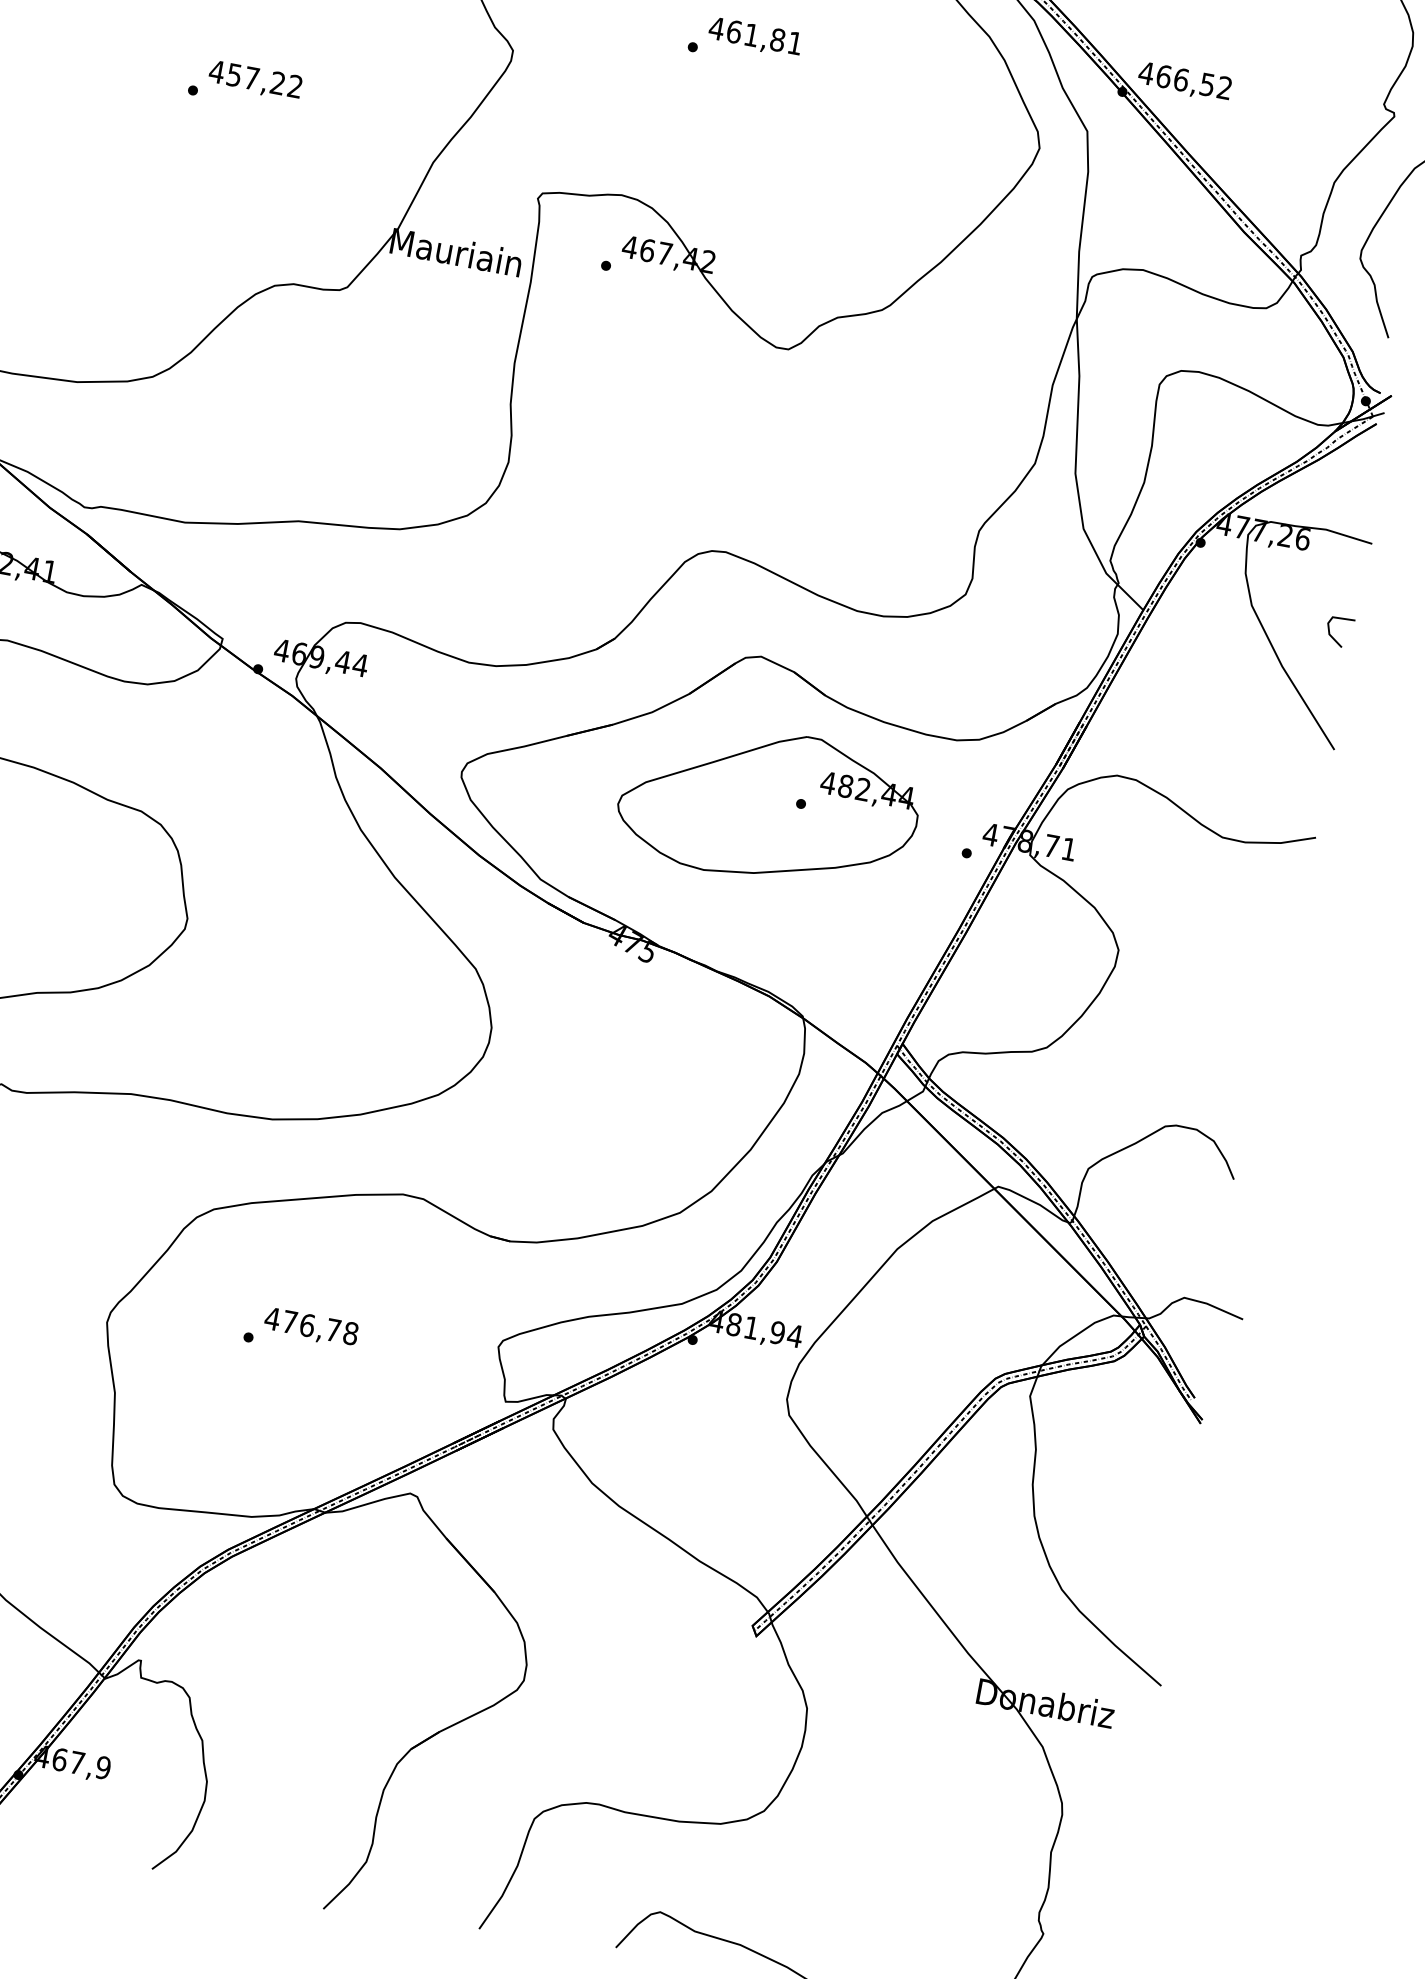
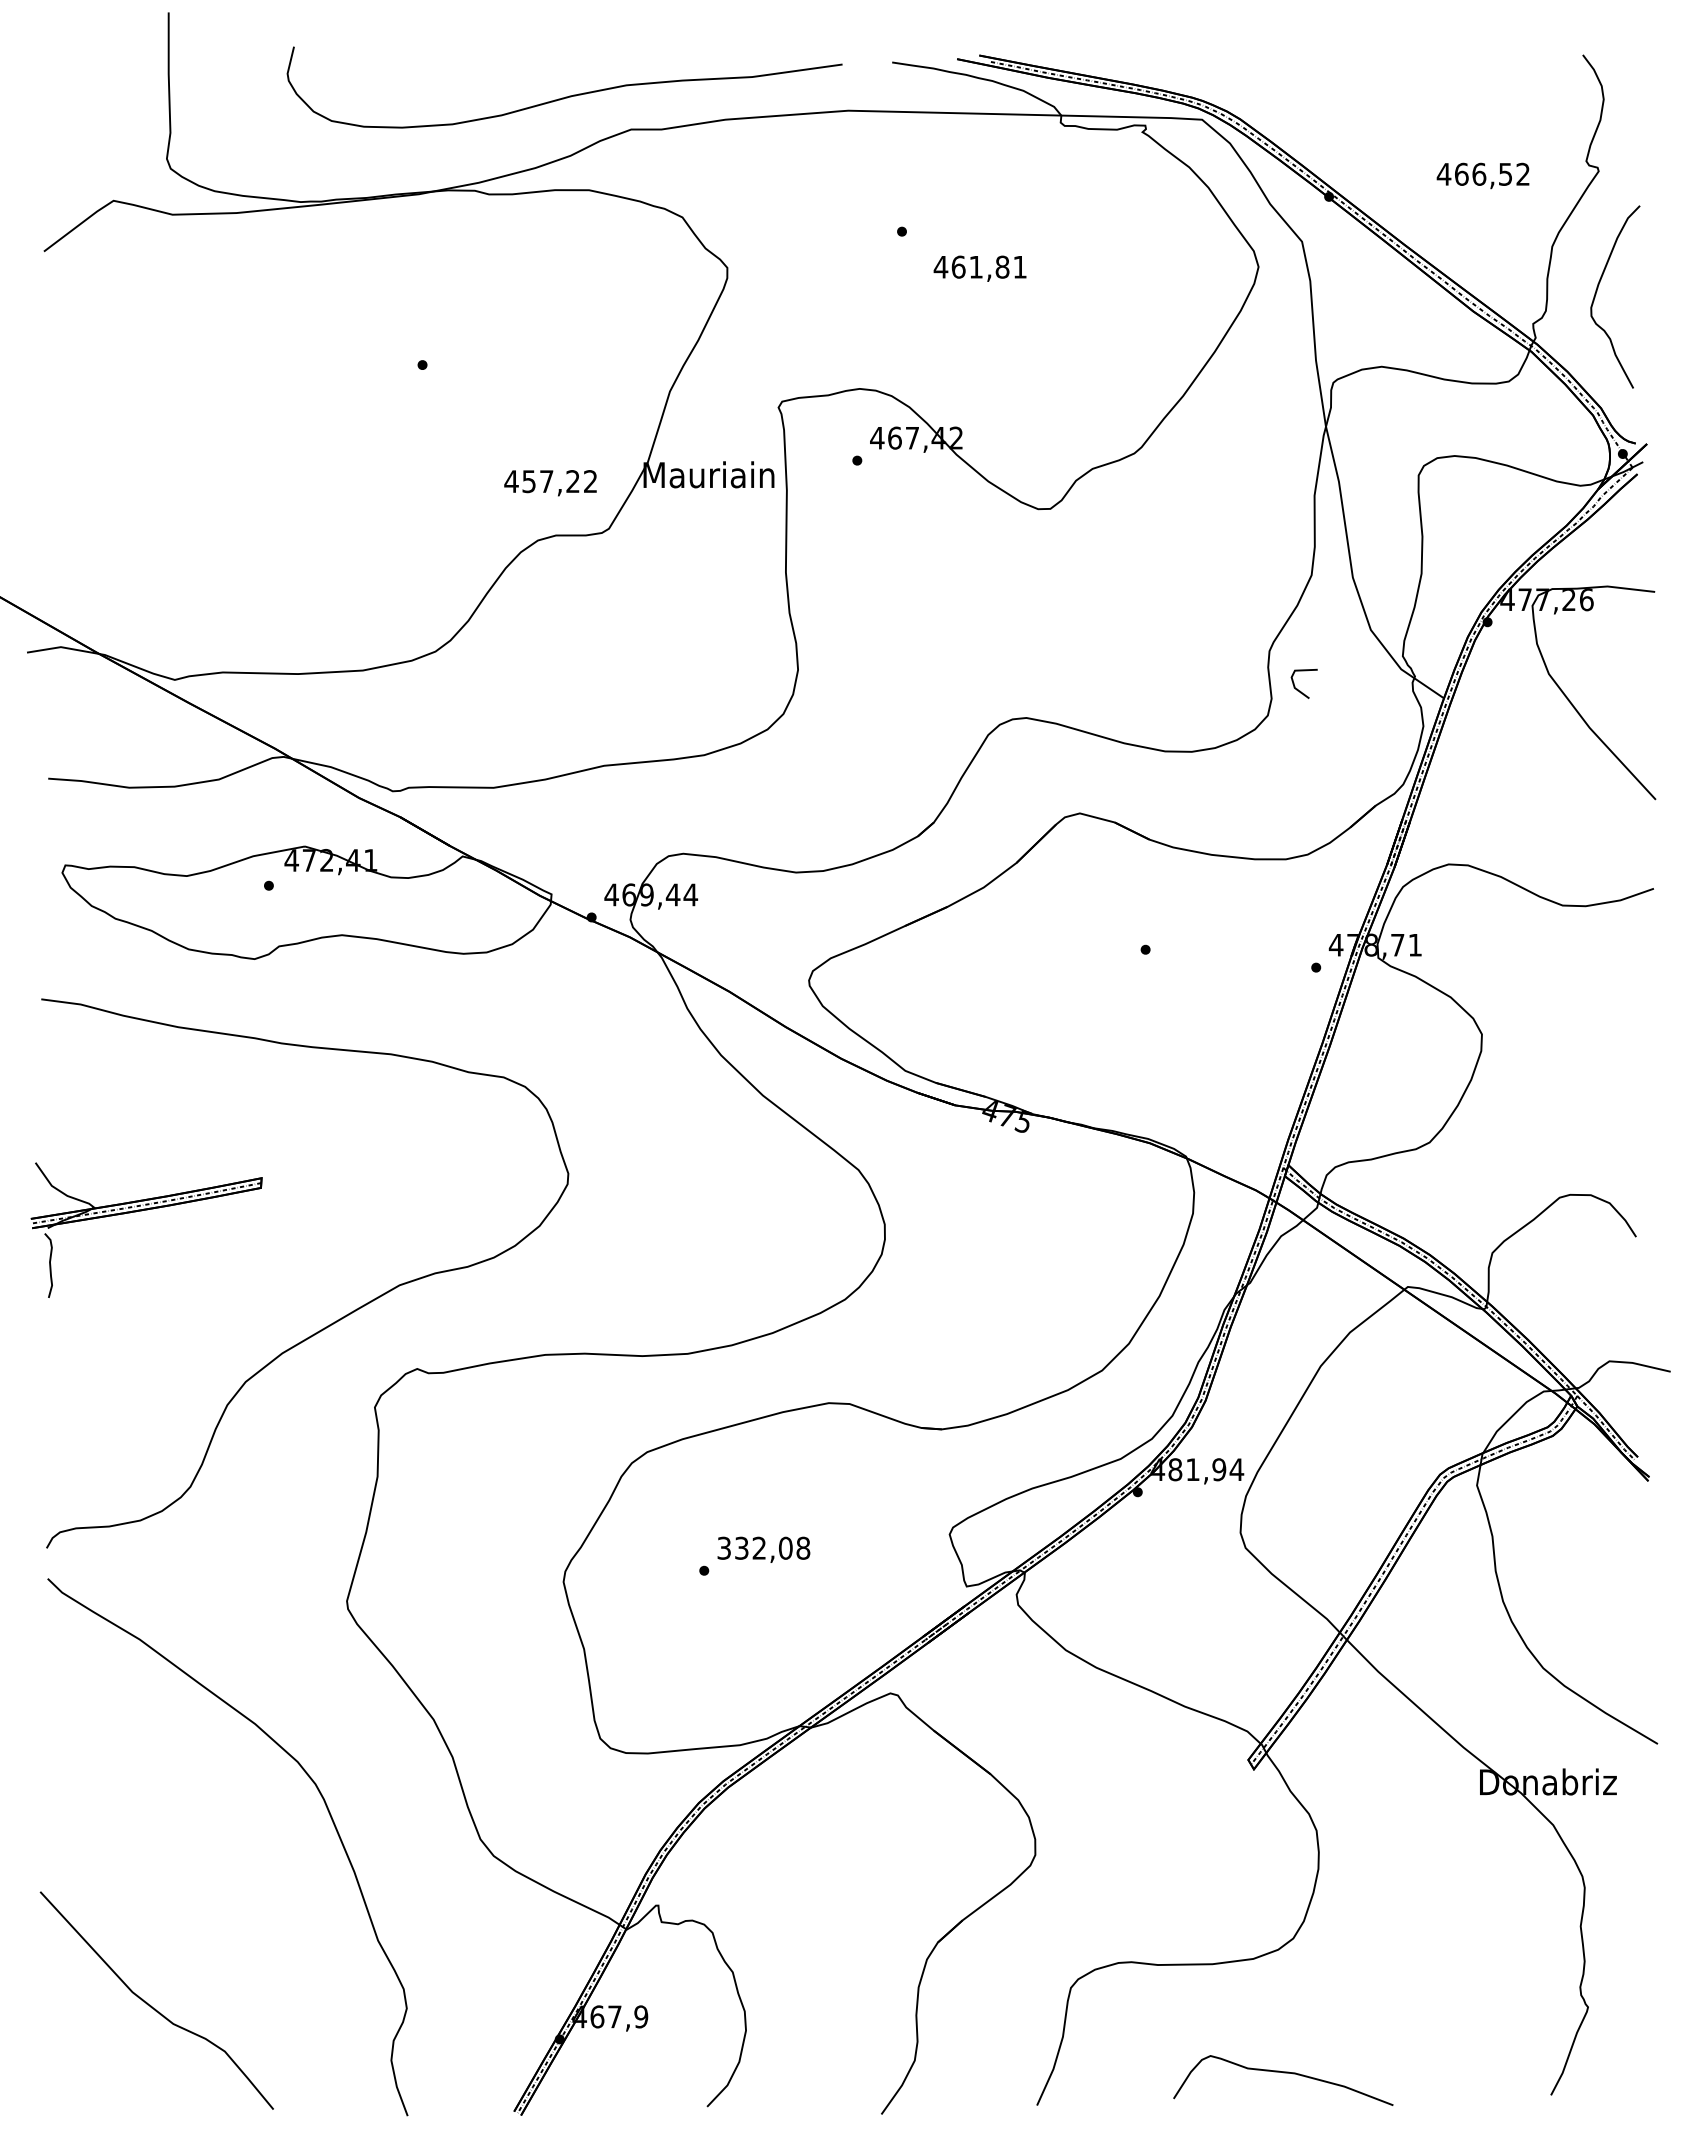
text: (754, 37) -> (979, 268), moved
text: (255, 81) -> (550, 483), moved
text: (1184, 81) -> (1482, 175), moved
line: (1334, 637) -> (1300, 690), moved
part: (768, 805) -> (1114, 957), removed
text: (302, 1323) -> (754, 1547), 476,78 -> 332,08

